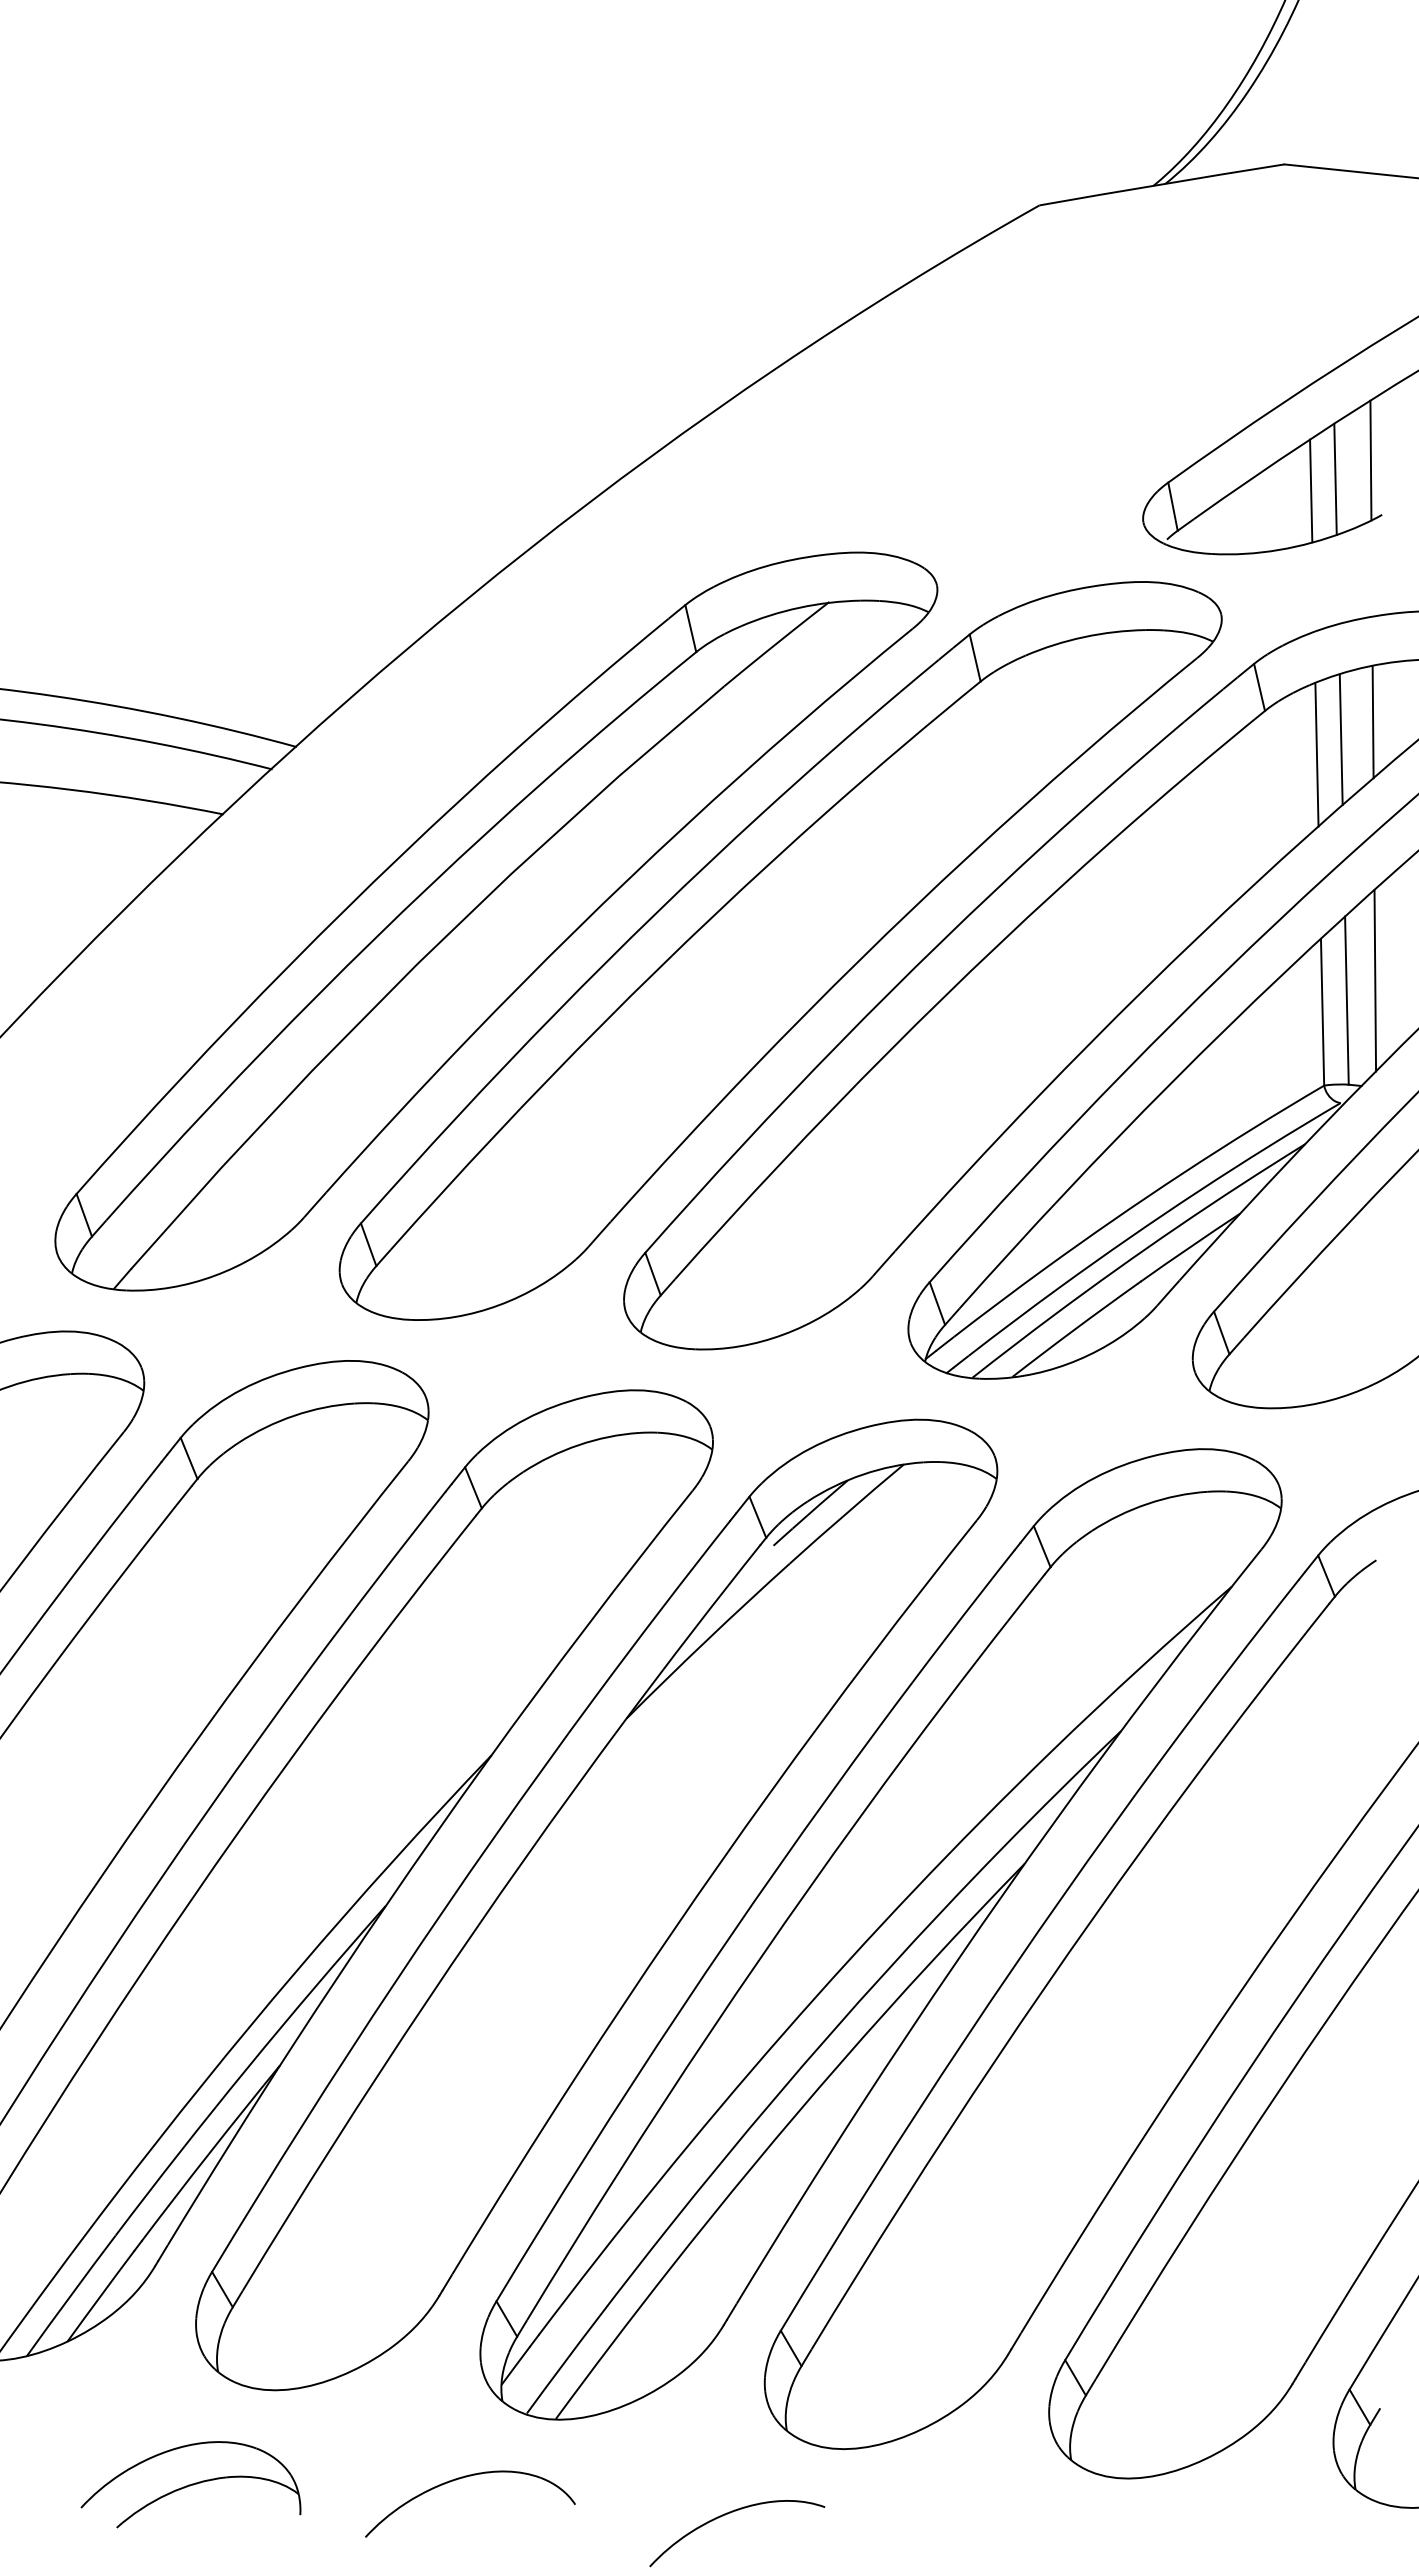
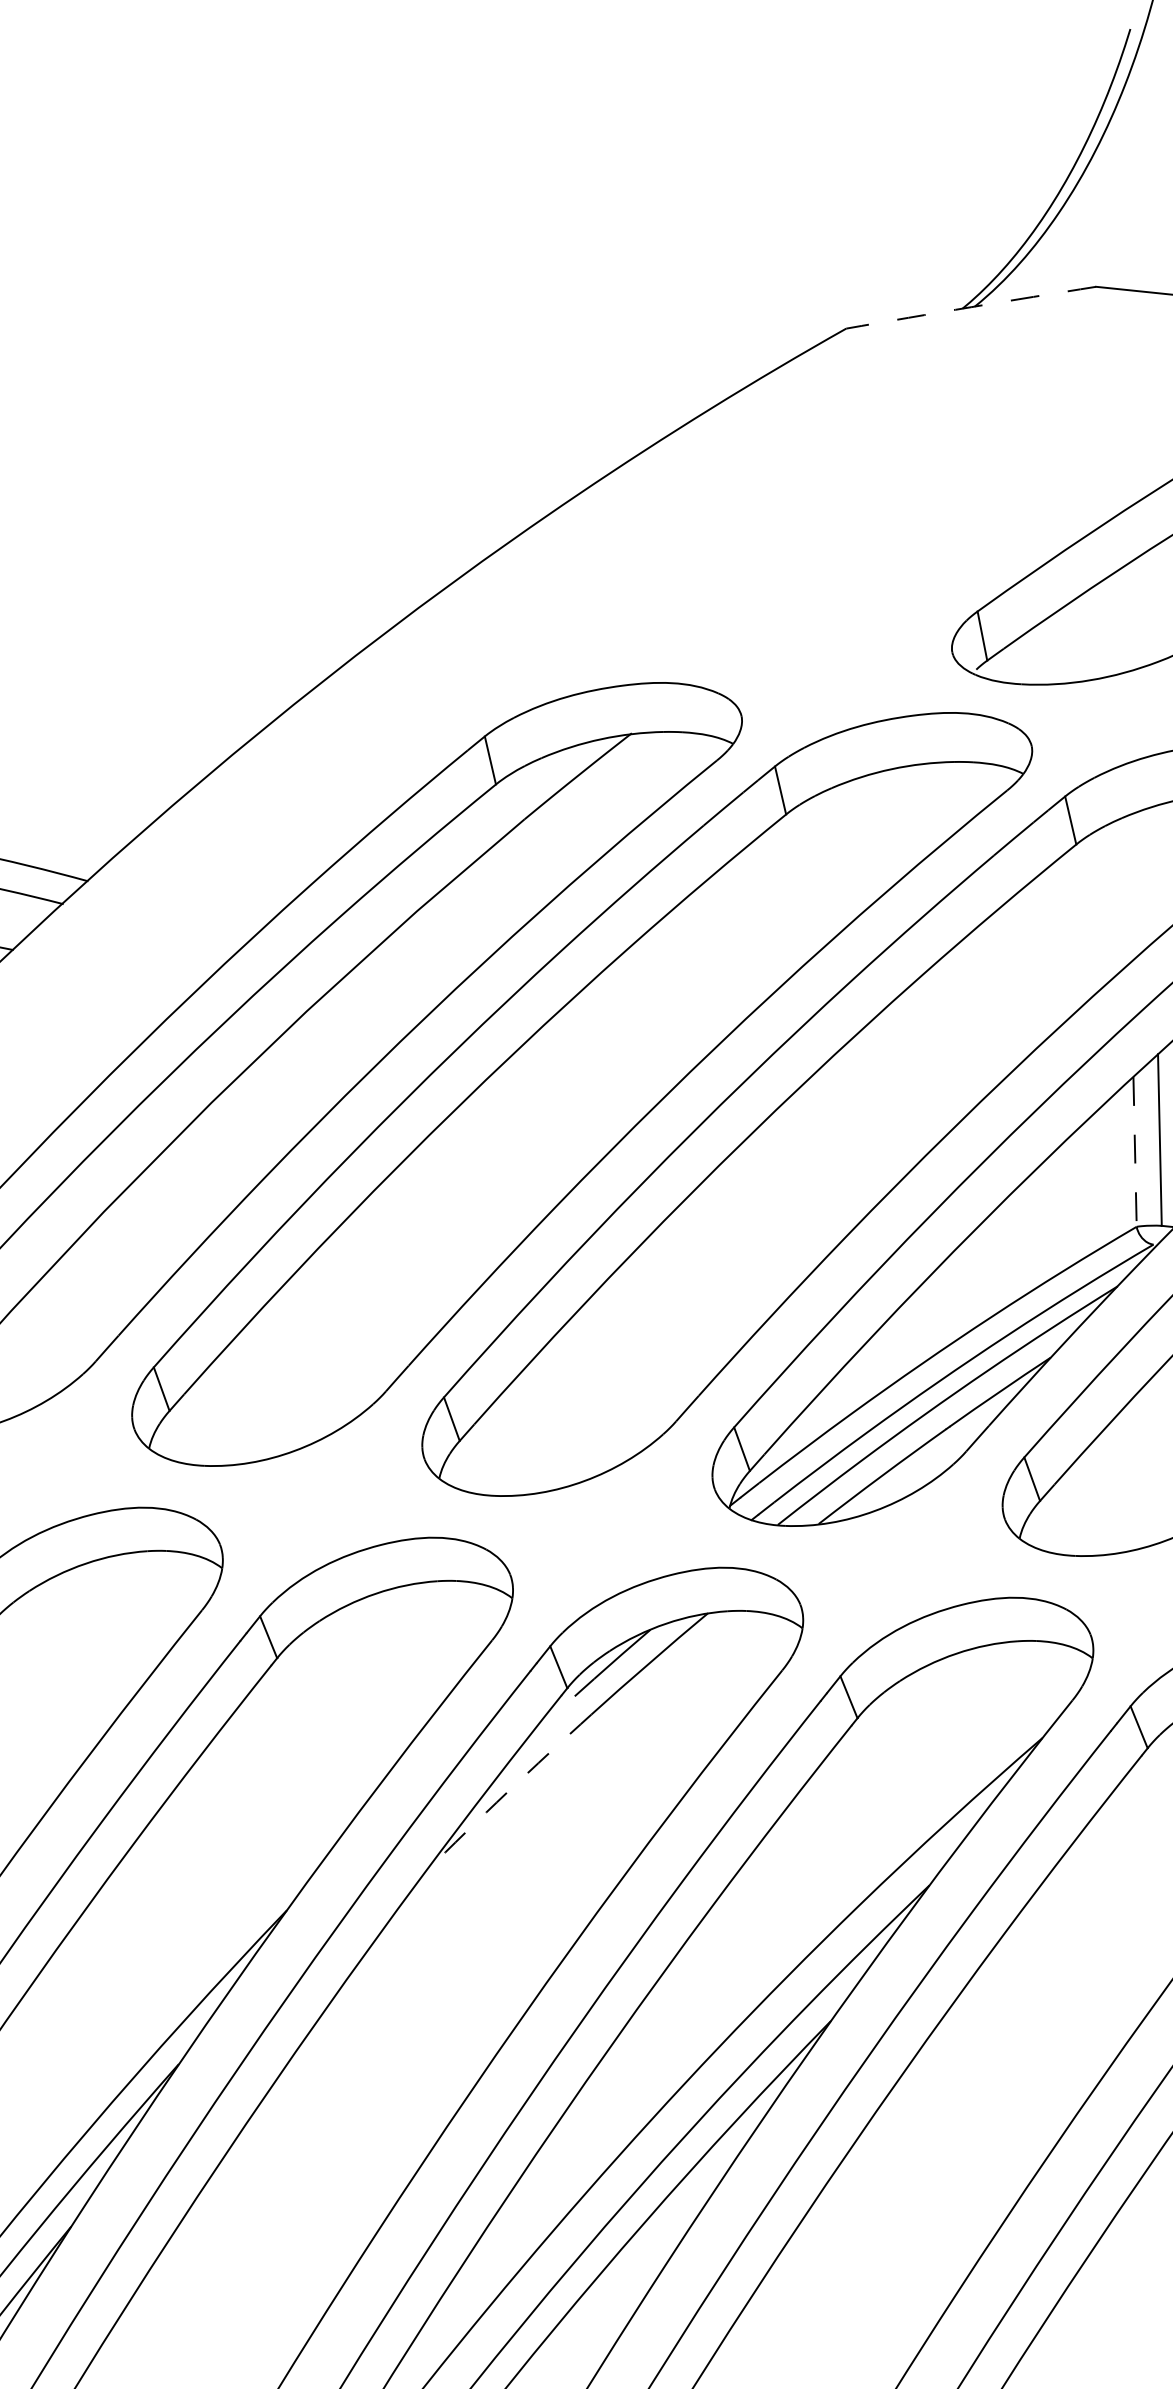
arc: (1161, 184) -> (970, 307), solid -> dashed
line: (1335, 478) -> (1148, 607), removed
line: (1311, 490) -> (1123, 619), removed
line: (1340, 739) -> (1153, 873), removed
line: (1316, 754) -> (1128, 888), removed
line: (1322, 1012) -> (1134, 1152), solid -> dashed
arc: (707, 1640) -> (507, 1793), solid -> dashed

